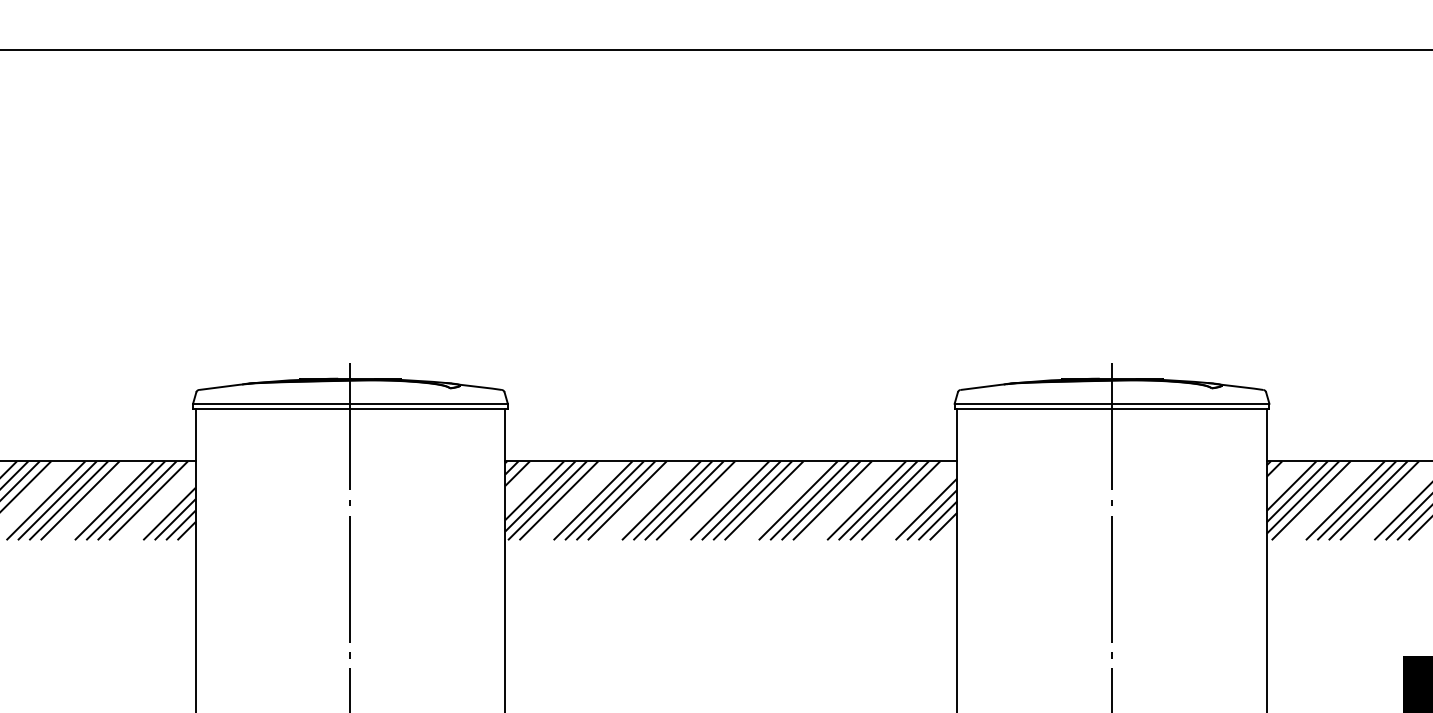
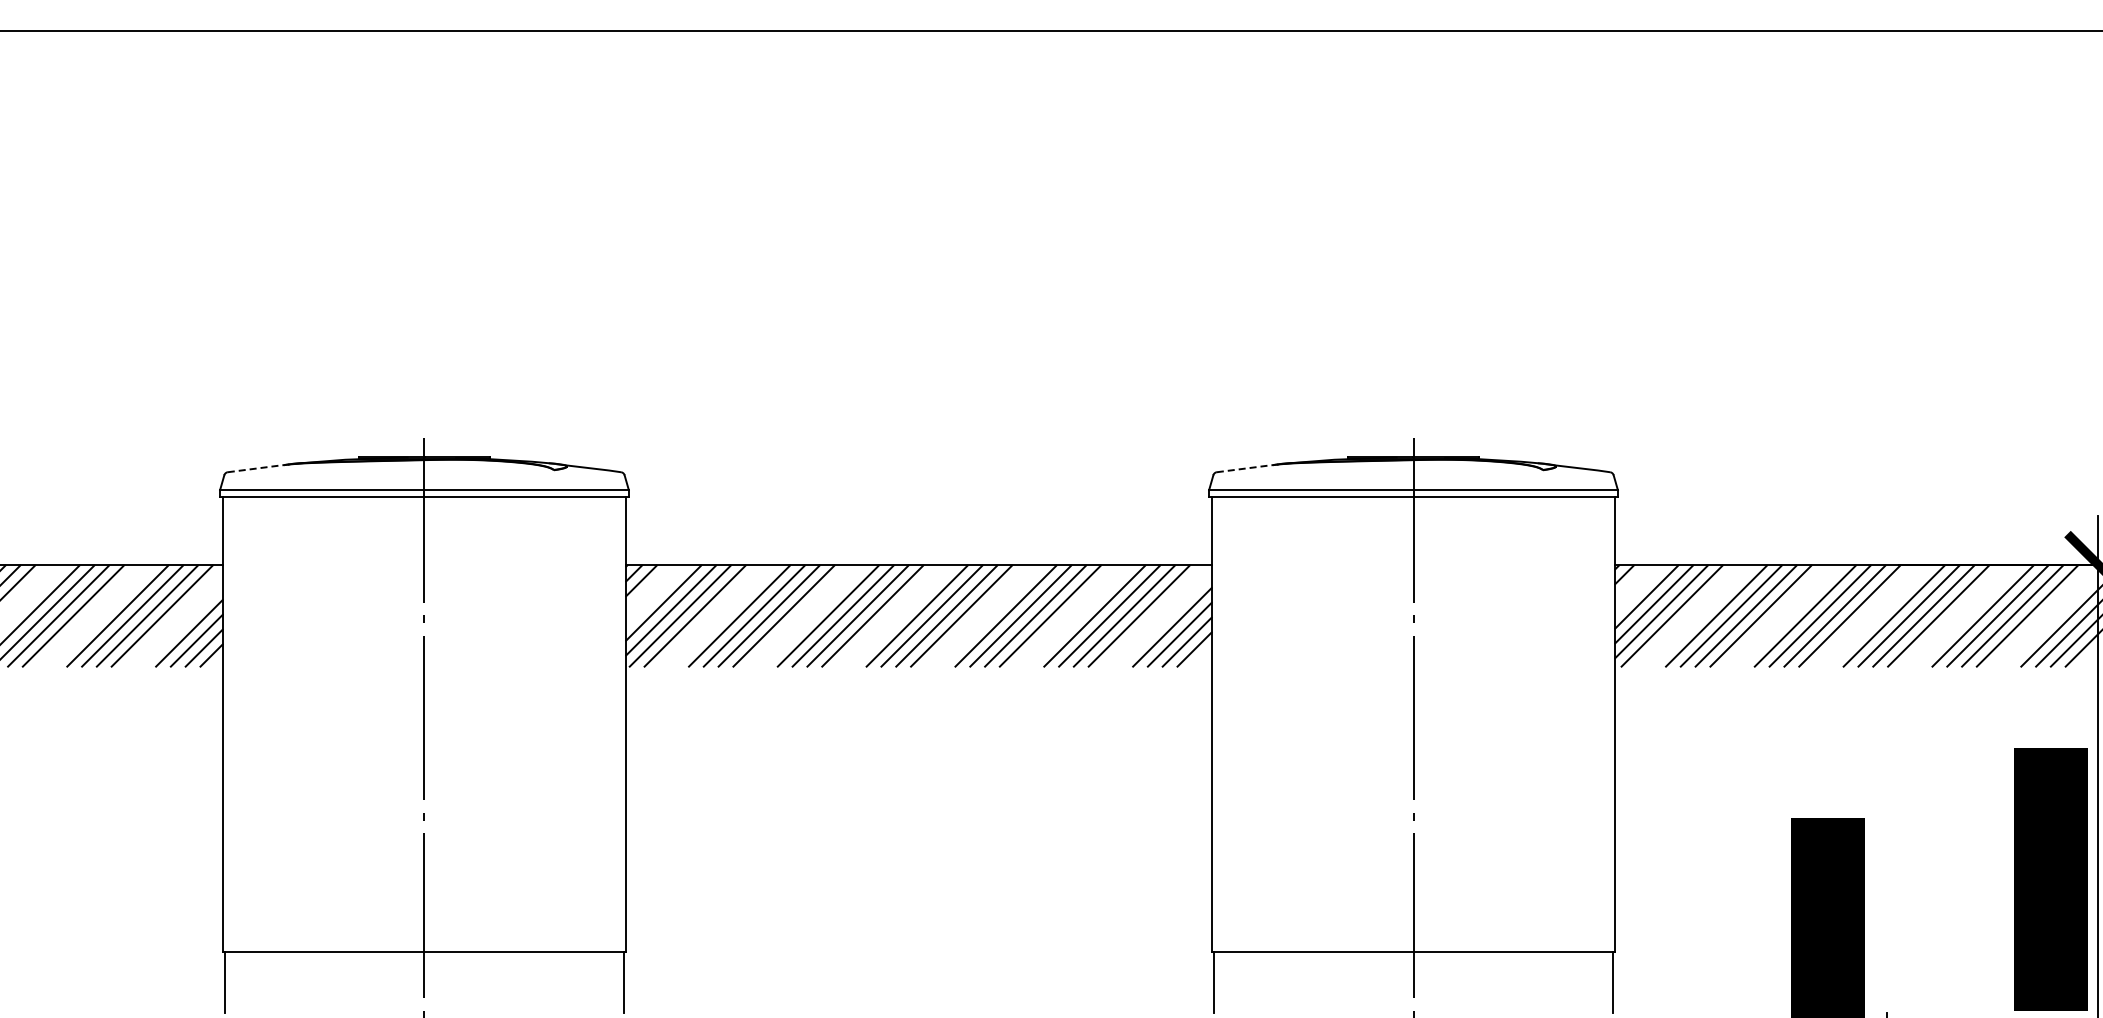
line: (224, 386) -> (260, 467), solid -> dashed
line: (985, 386) -> (1249, 467), solid -> dashed

